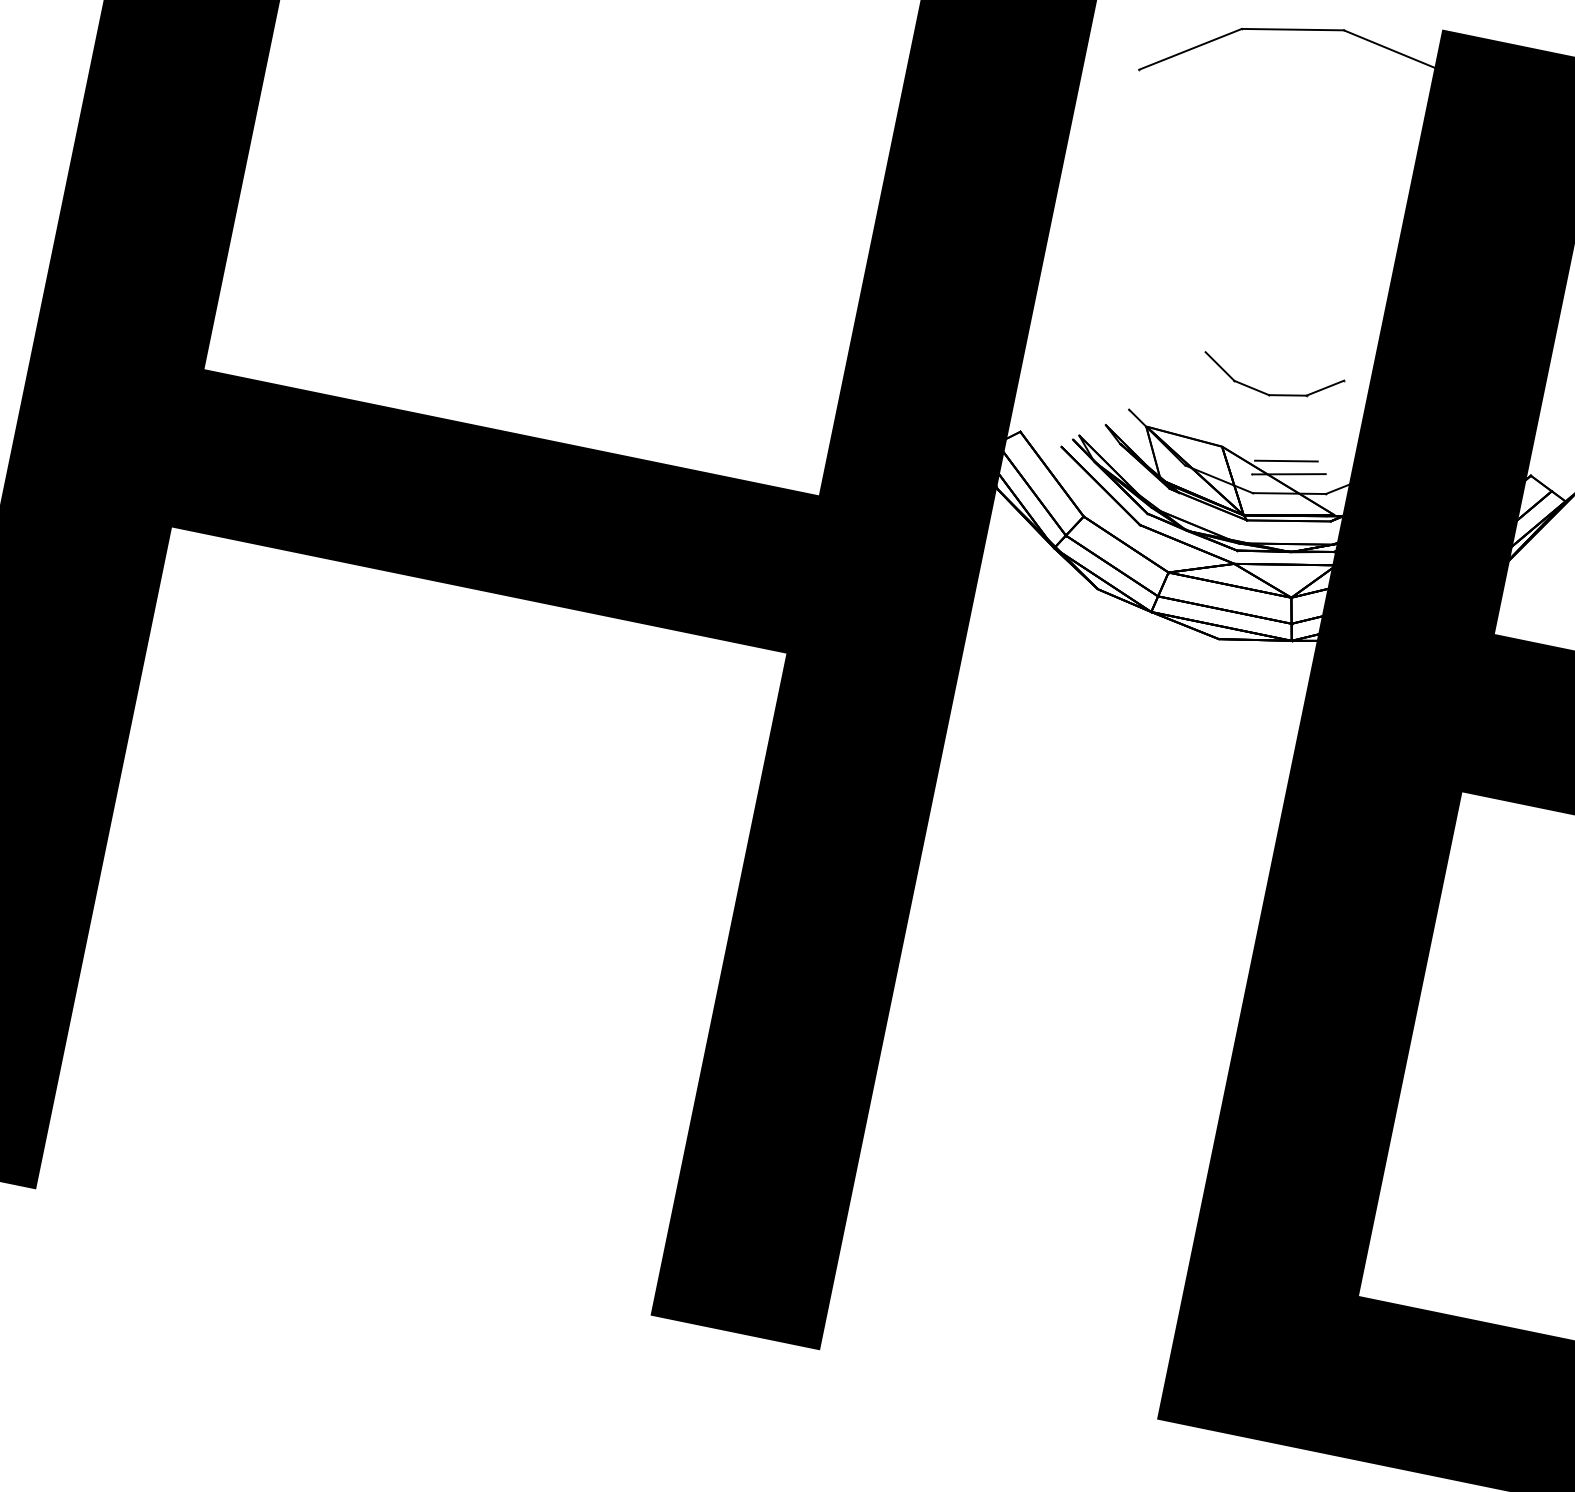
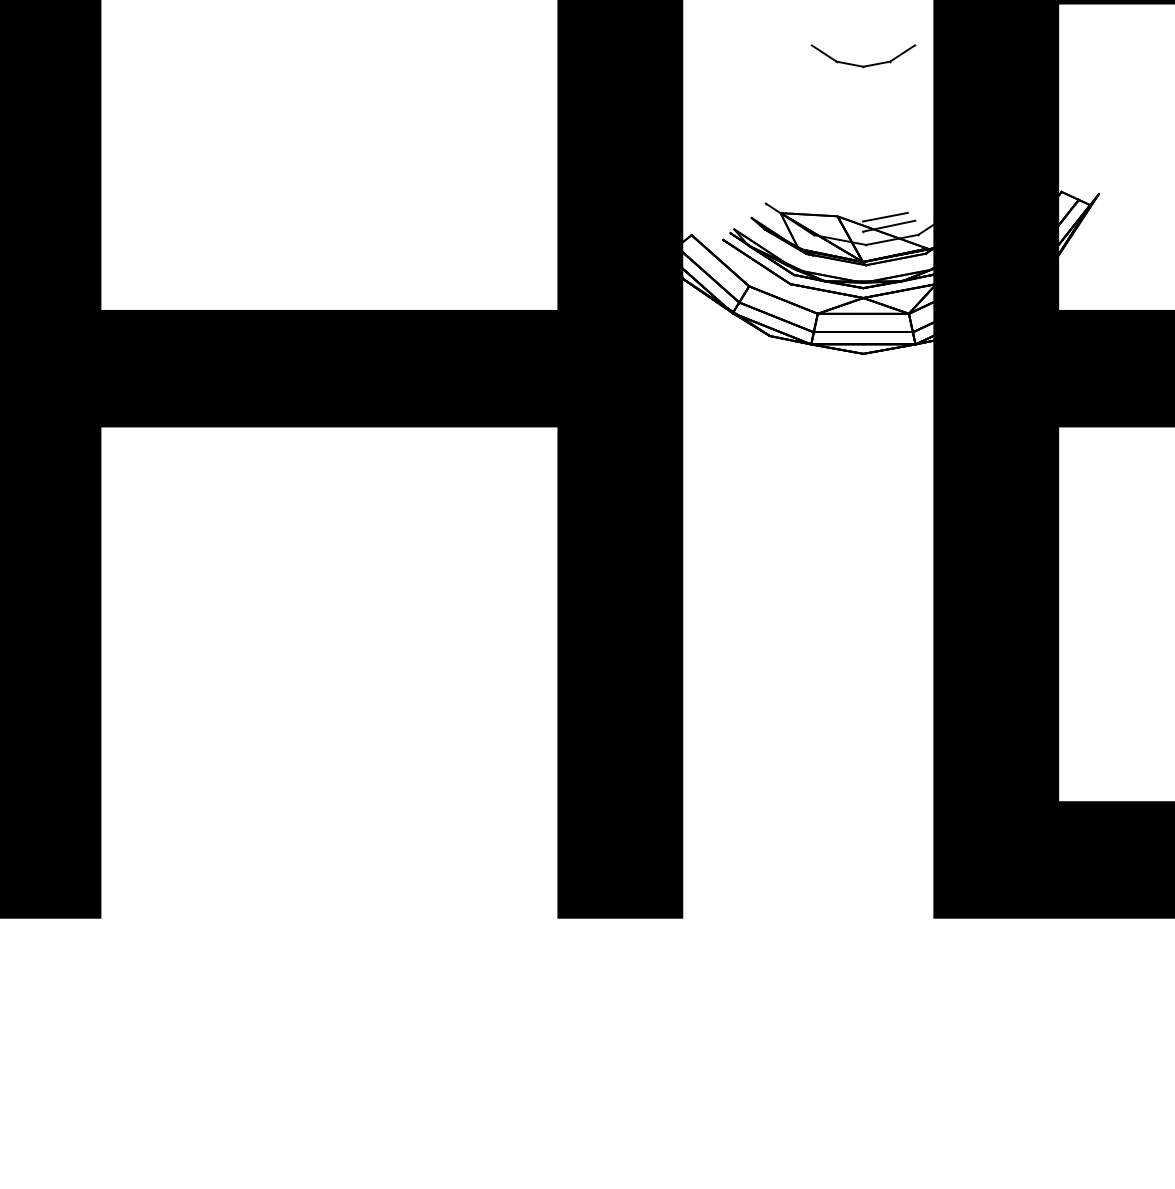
part: (1269, 393) -> (863, 65), moved

